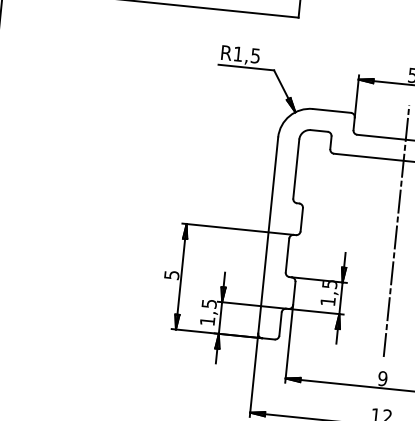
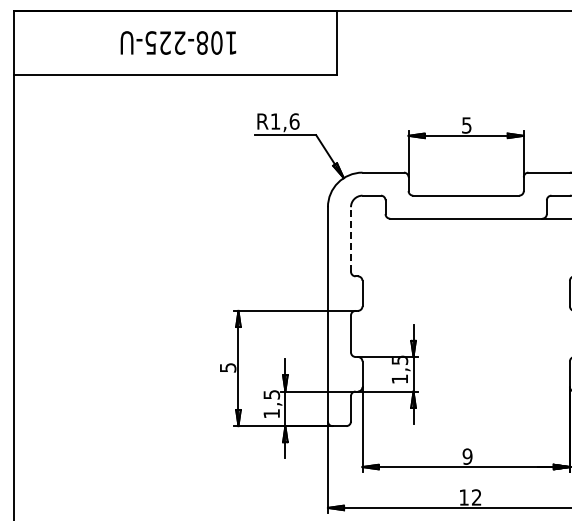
text: (255, 55) -> (294, 121), R1,5 -> R1,6
line: (295, 168) -> (350, 238), solid -> dashed
line: (396, 231) -> (466, 295), removed

